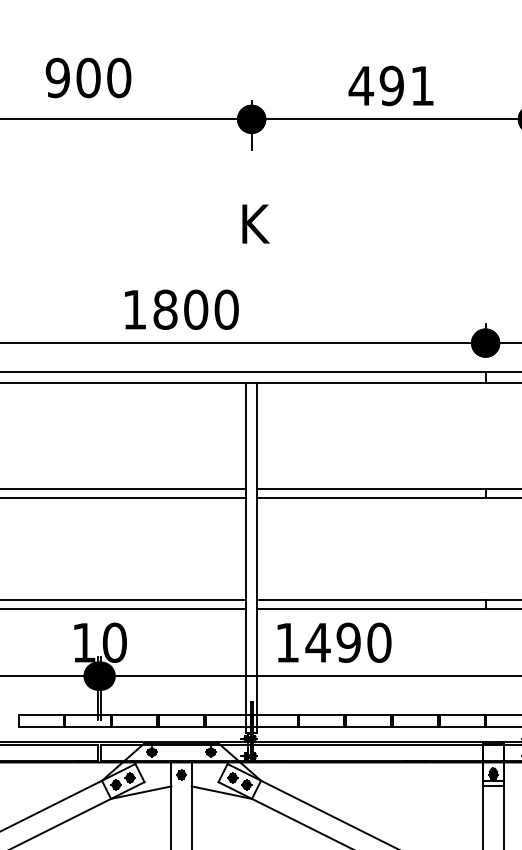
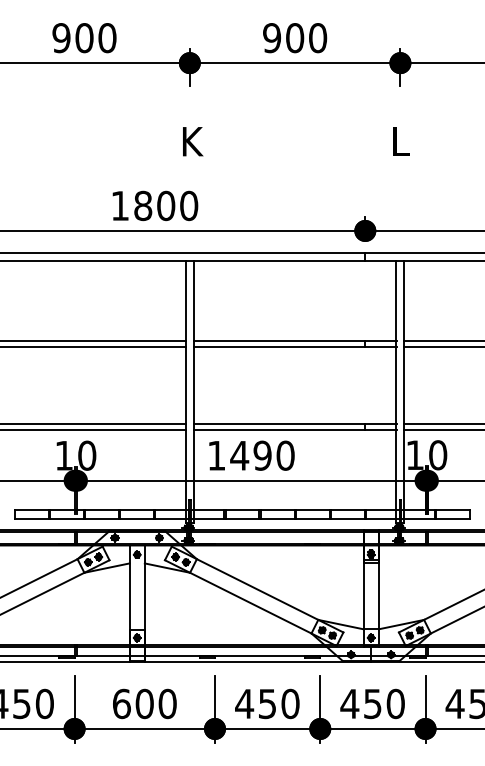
text: (88, 78) -> (84, 38), moved
text: (391, 86) -> (294, 38), 491 -> 900
text: (181, 309) -> (155, 205), moved

